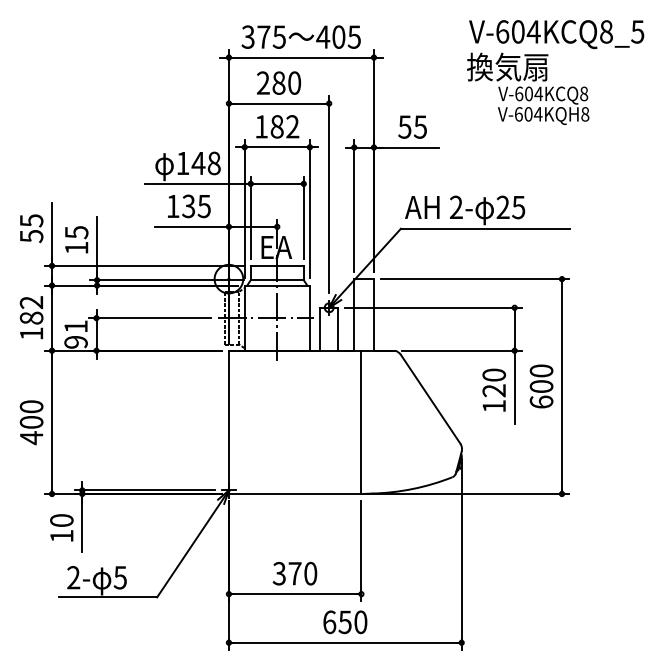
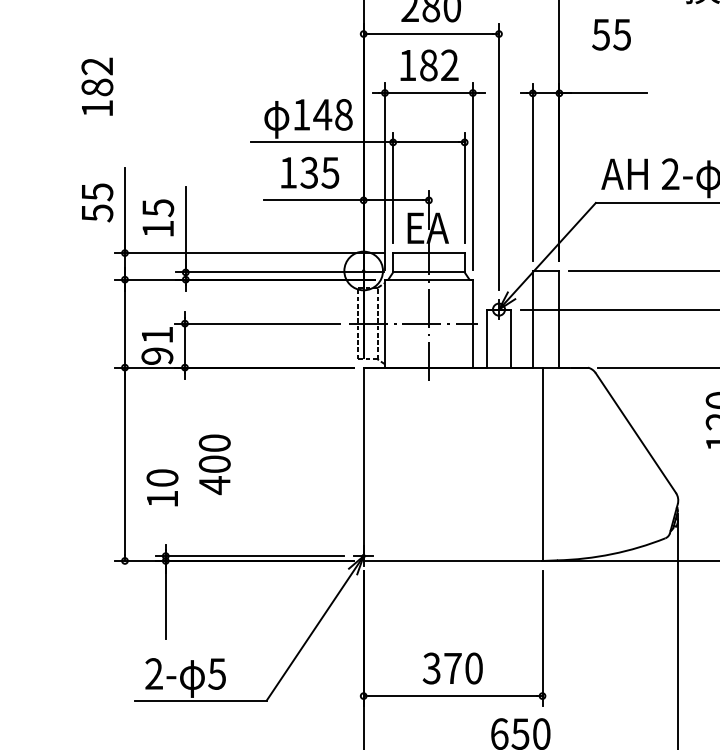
text: (412, 126) -> (611, 33), moved
text: (31, 317) -> (97, 86), moved
text: (31, 422) -> (214, 464), moved
text: (61, 527) -> (162, 487), moved

